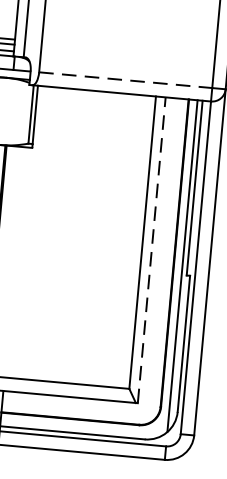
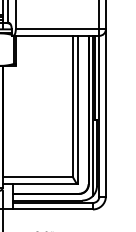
line: (125, 80) -> (57, 29), dashed -> solid
line: (151, 249) -> (77, 109), dashed -> solid

